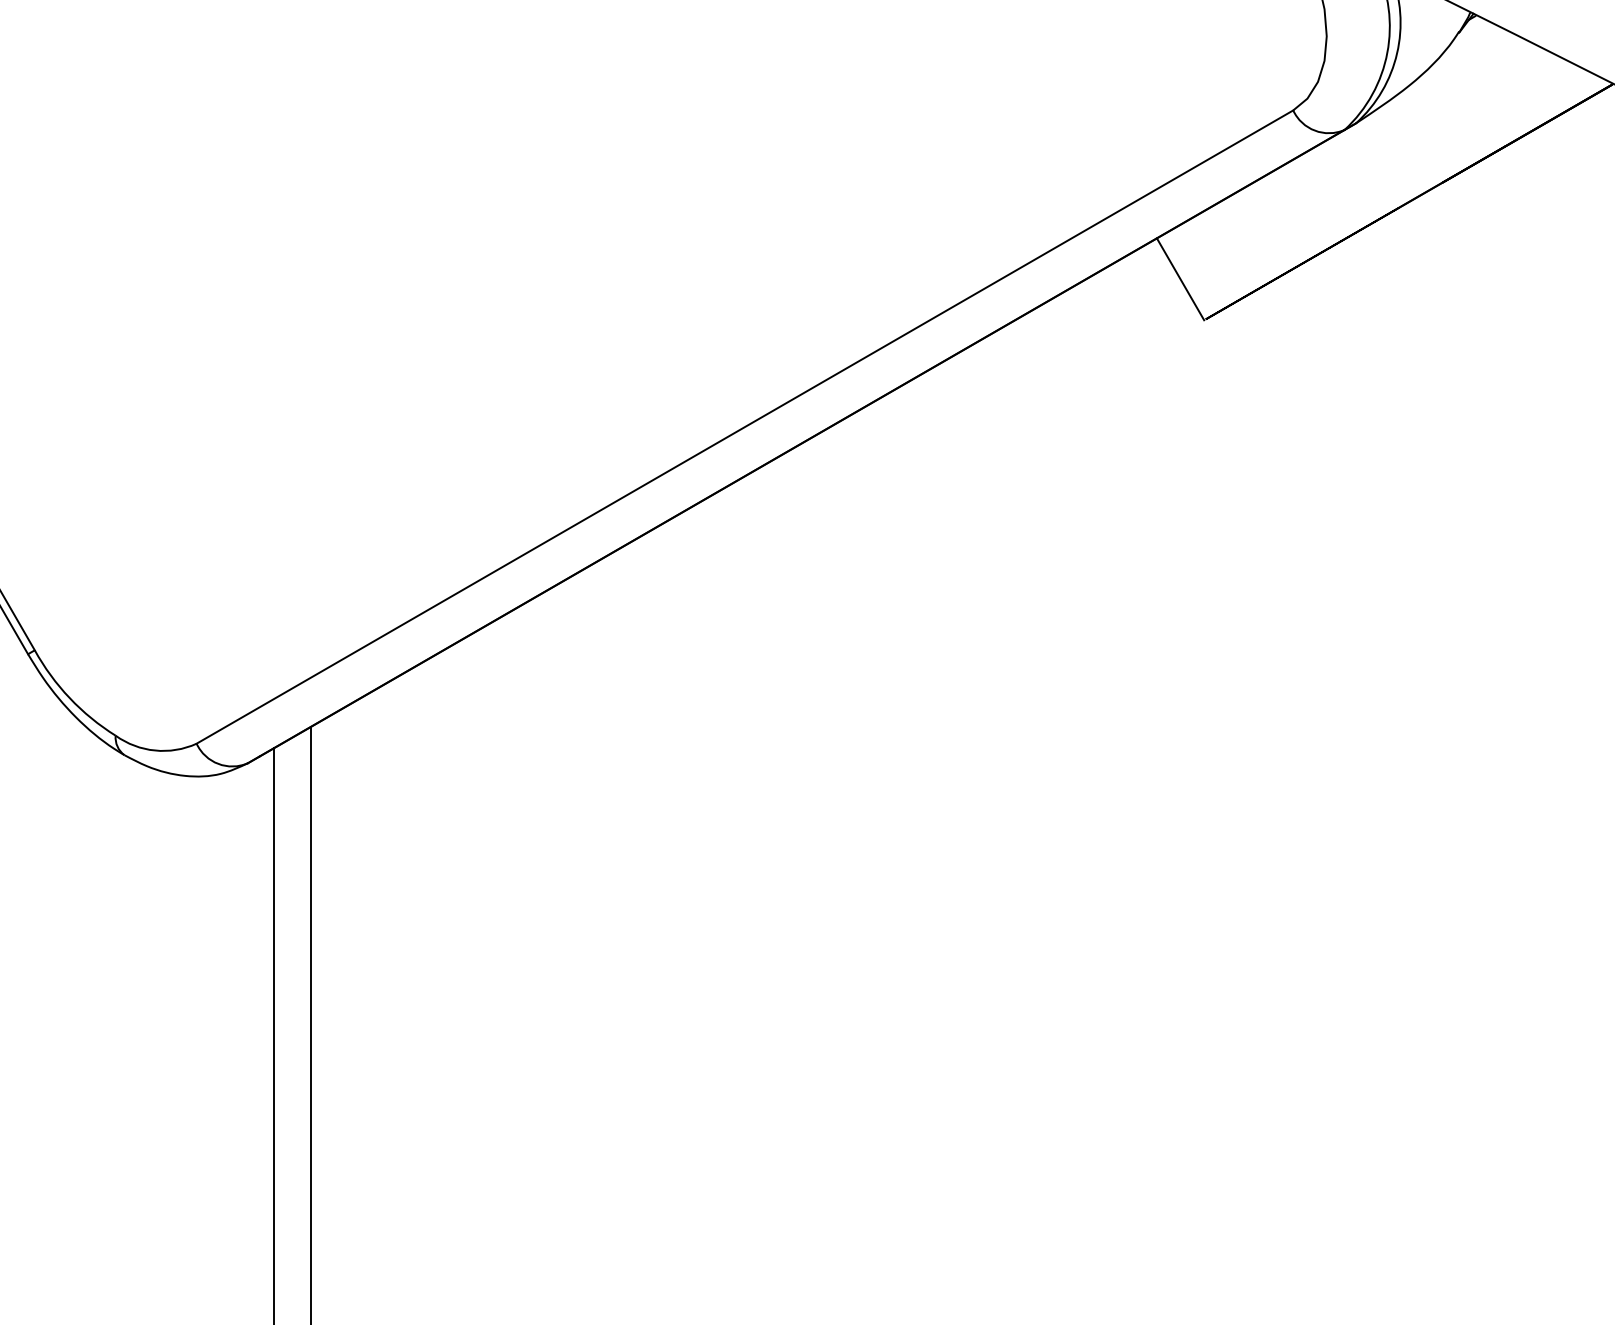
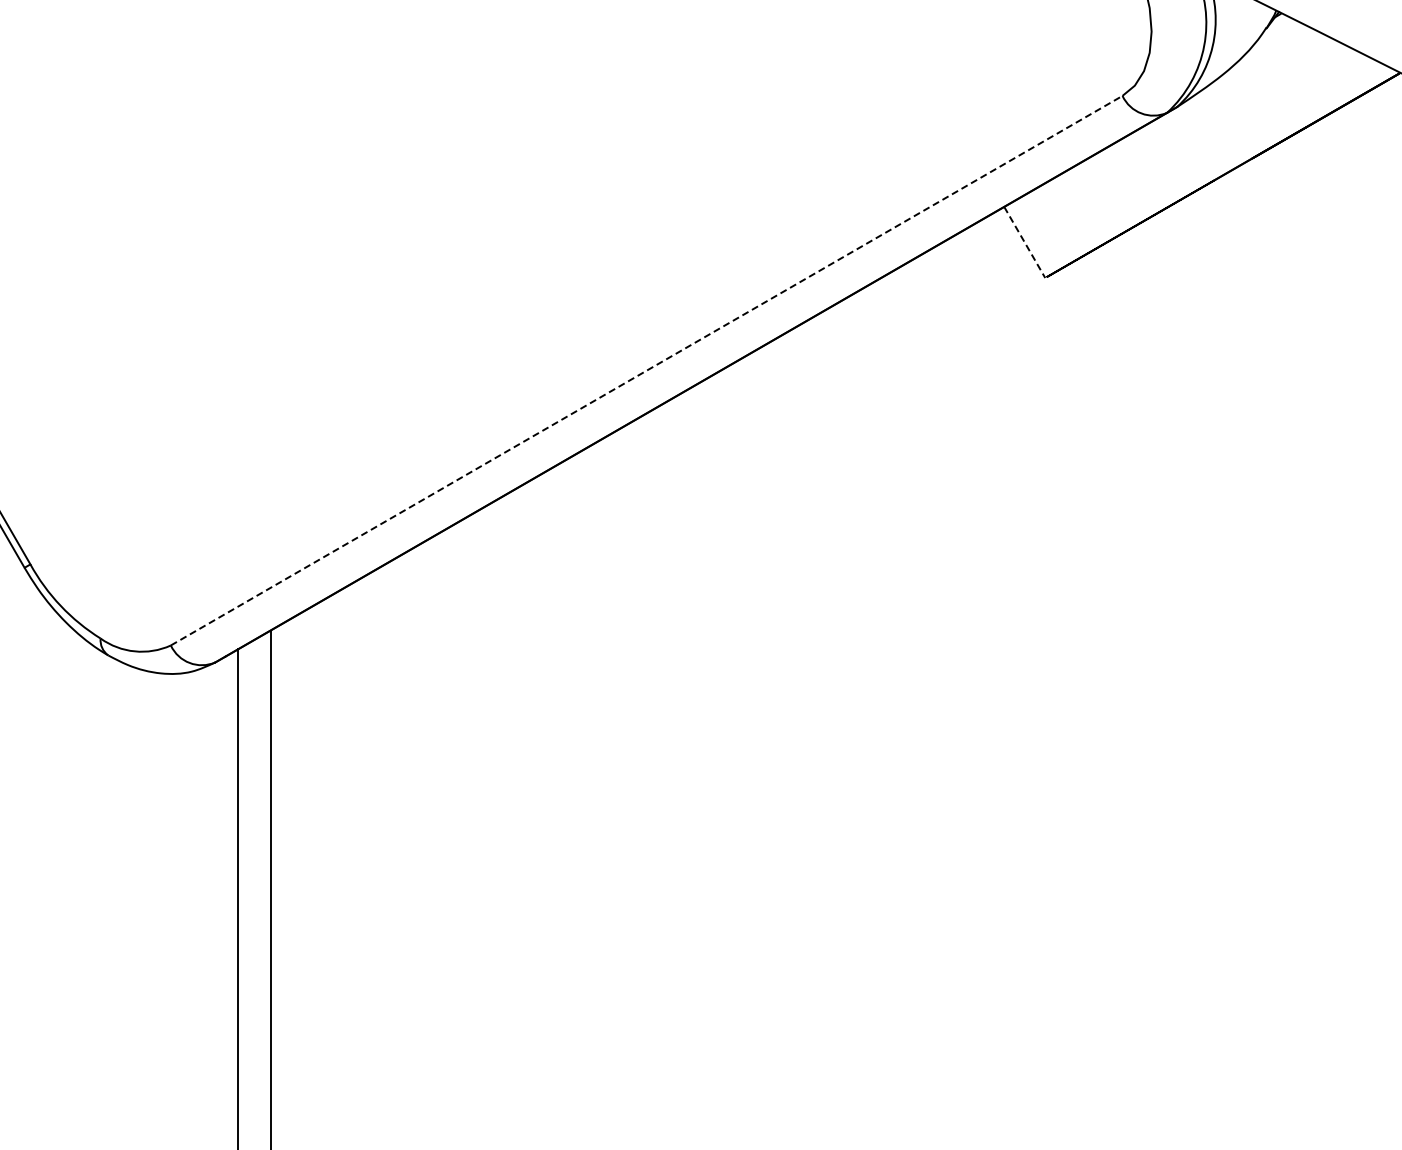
line: (1180, 279) -> (1024, 242), solid -> dashed
line: (745, 426) -> (647, 370), solid -> dashed

